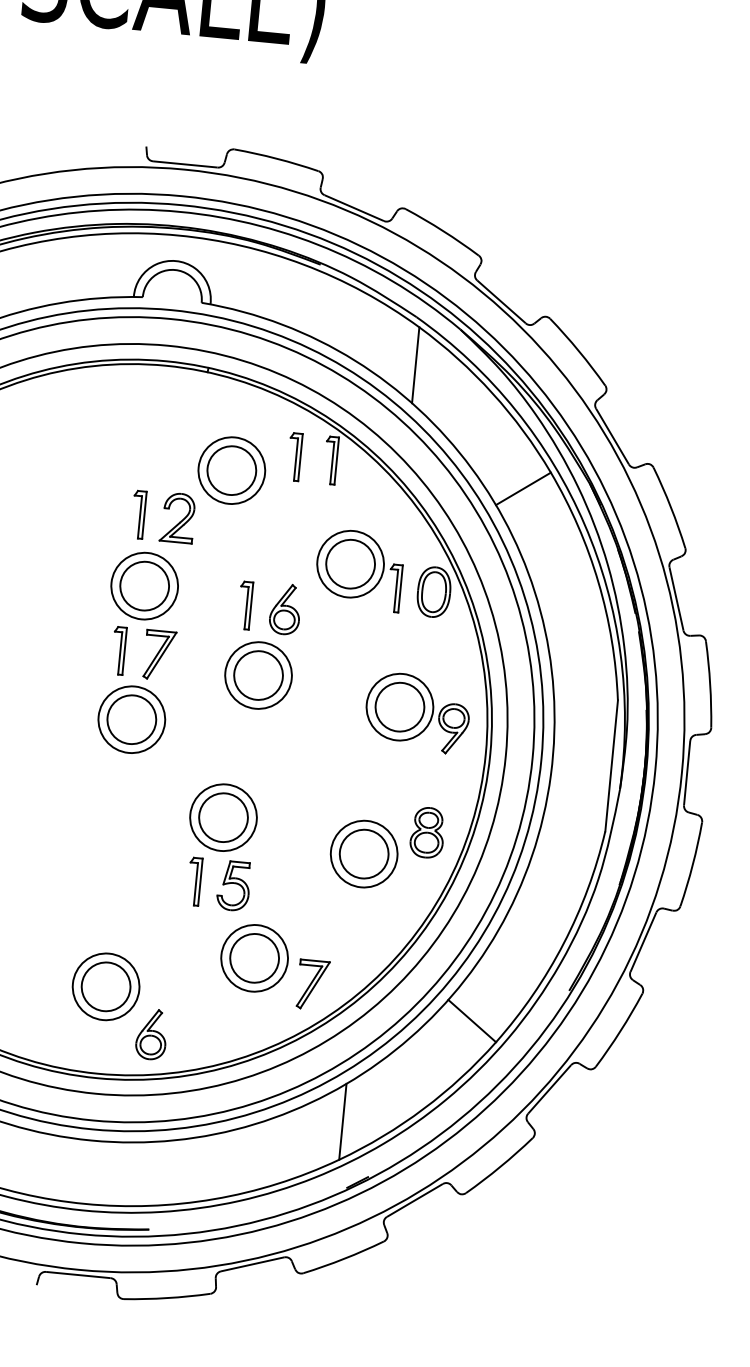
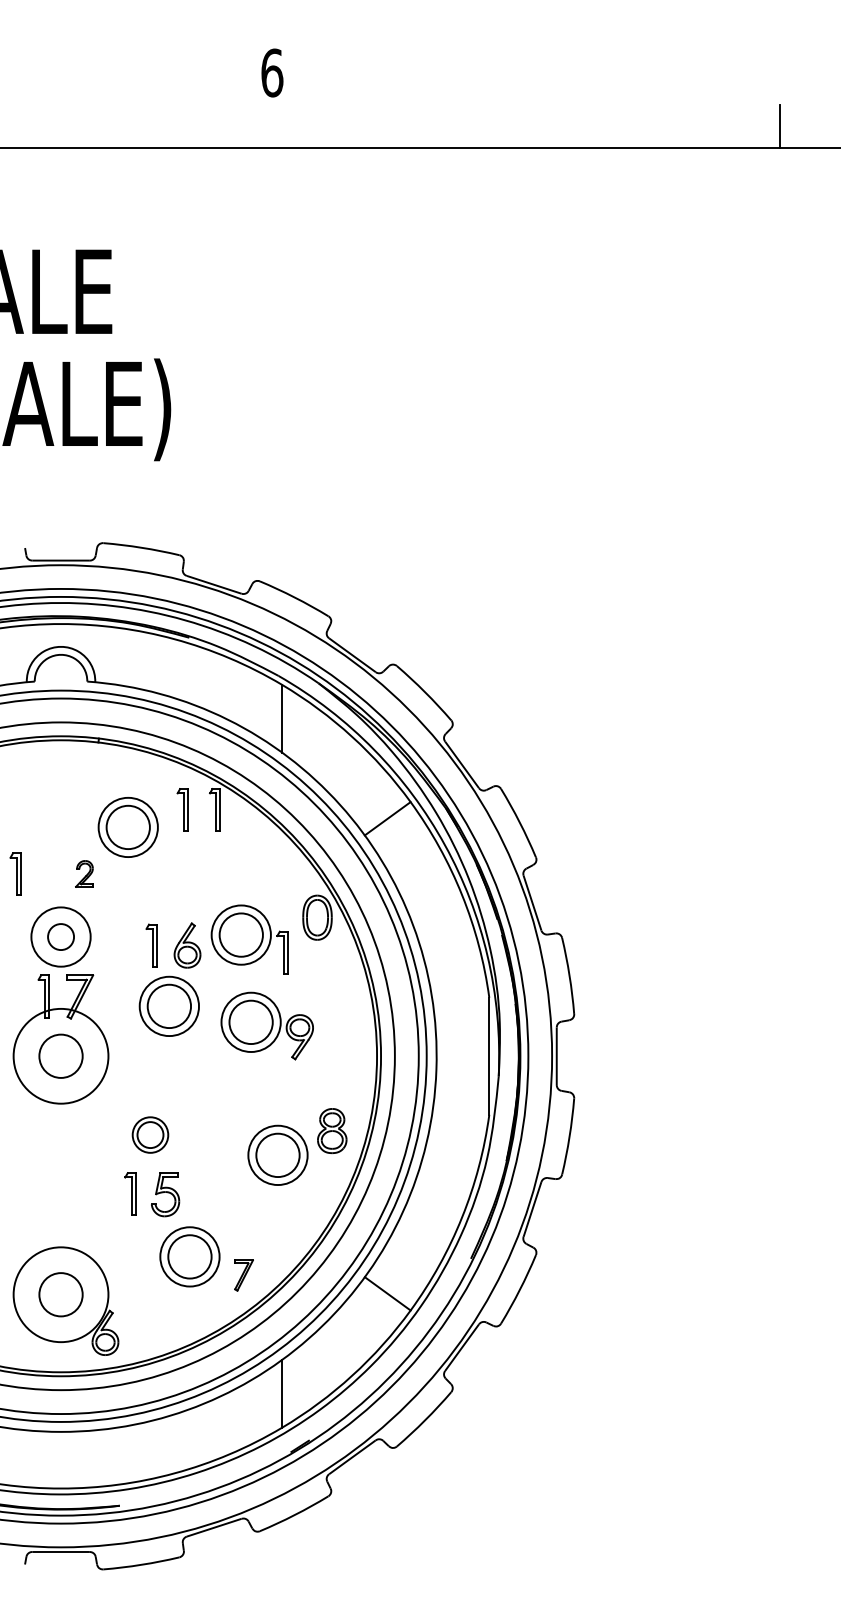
part: (138, 513) -> (15, 873), moved
part: (177, 517) -> (84, 873), size x0.6
part: (359, 570) -> (249, 939), moved
circle: (144, 585) -> (60, 936), size x0.6
part: (416, 712) -> (266, 1025), moved
circle: (131, 718) -> (60, 1055), size x1.6
part: (223, 816) -> (150, 1134), size x0.6
part: (312, 984) -> (243, 1275), size x0.7
circle: (105, 986) -> (60, 1294), size x1.6

